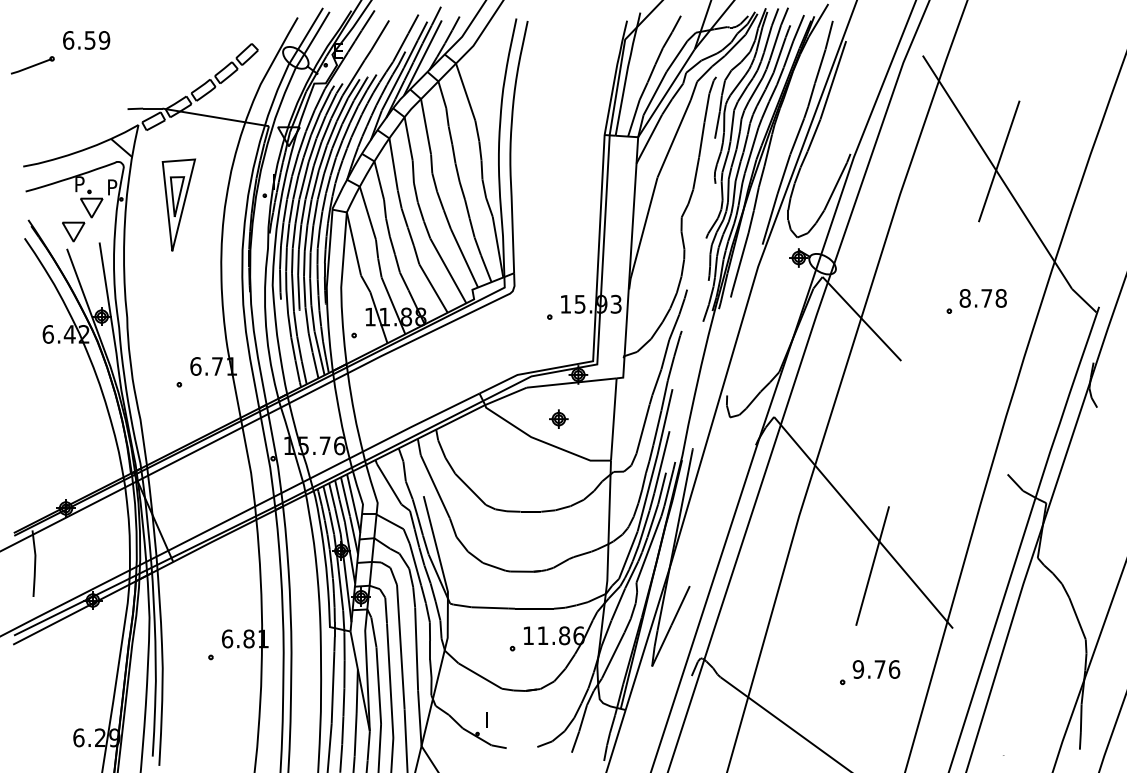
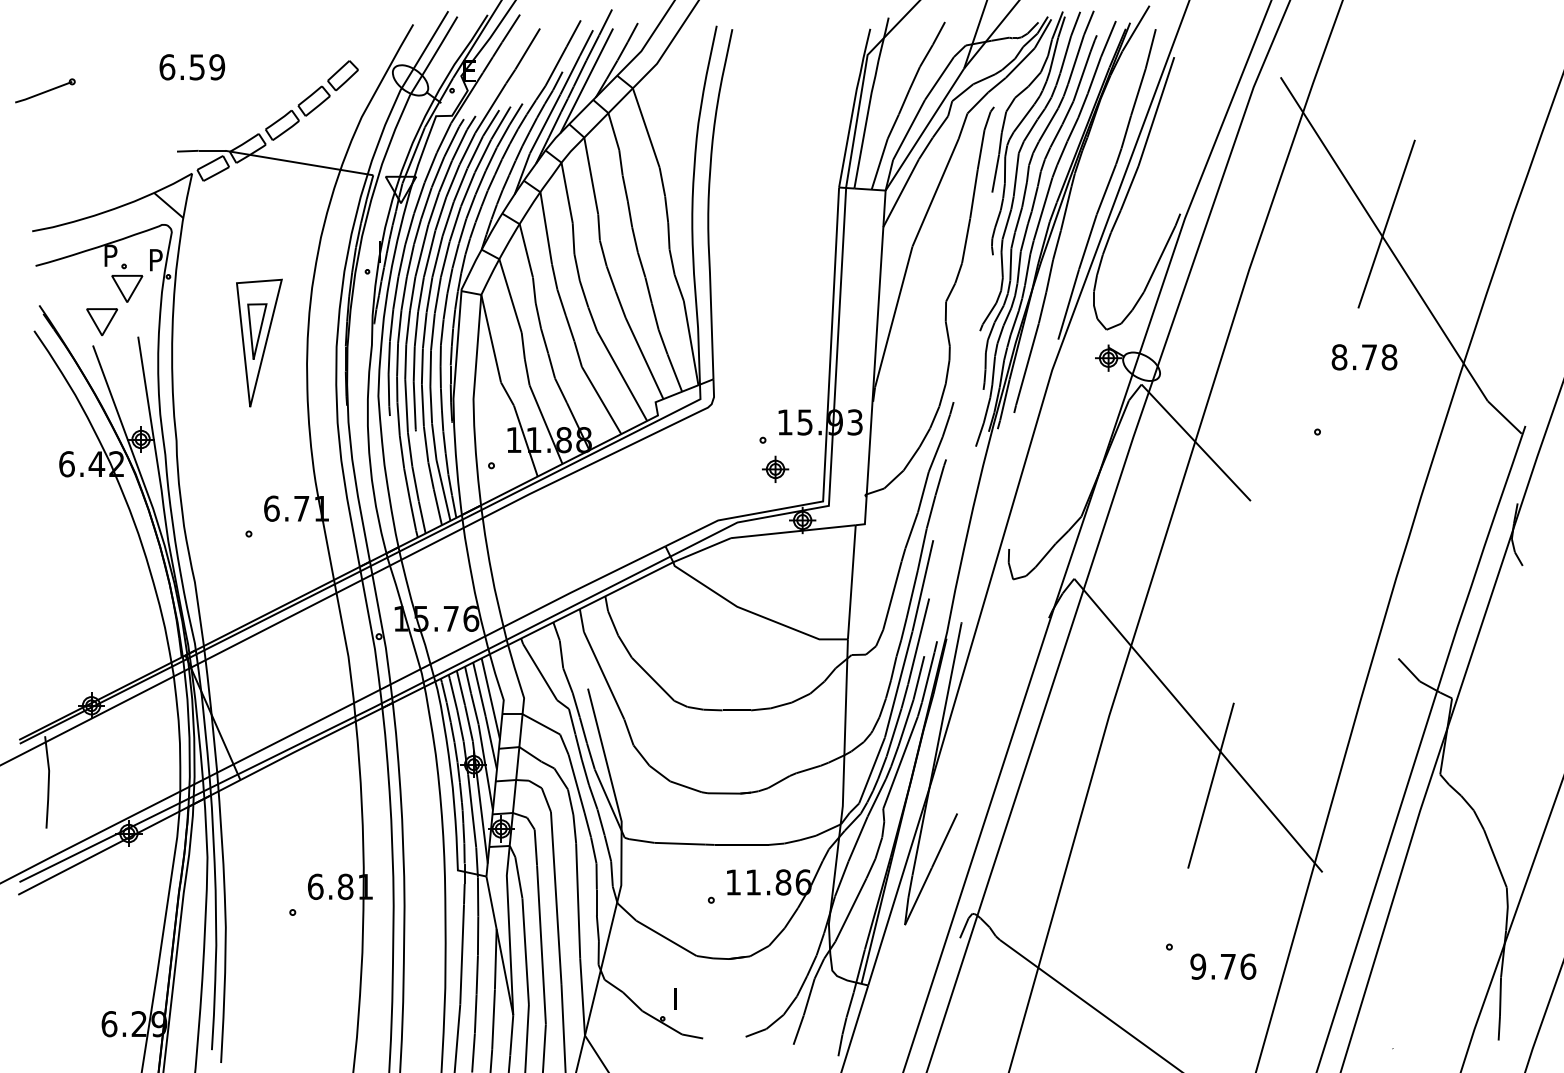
text: (86, 40) -> (192, 67), moved
part: (178, 204) -> (258, 342), moved
text: (982, 298) -> (1363, 357), moved
part: (558, 418) -> (775, 468), moved
text: (876, 669) -> (1223, 966), moved

